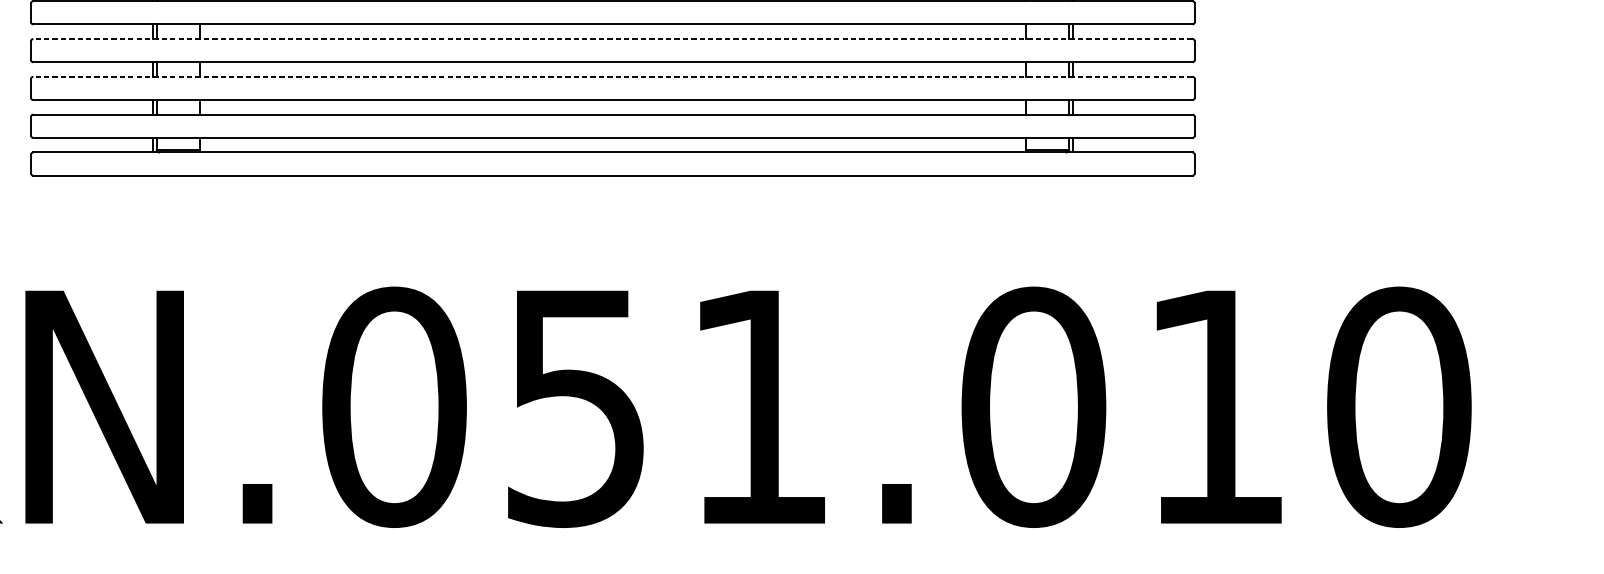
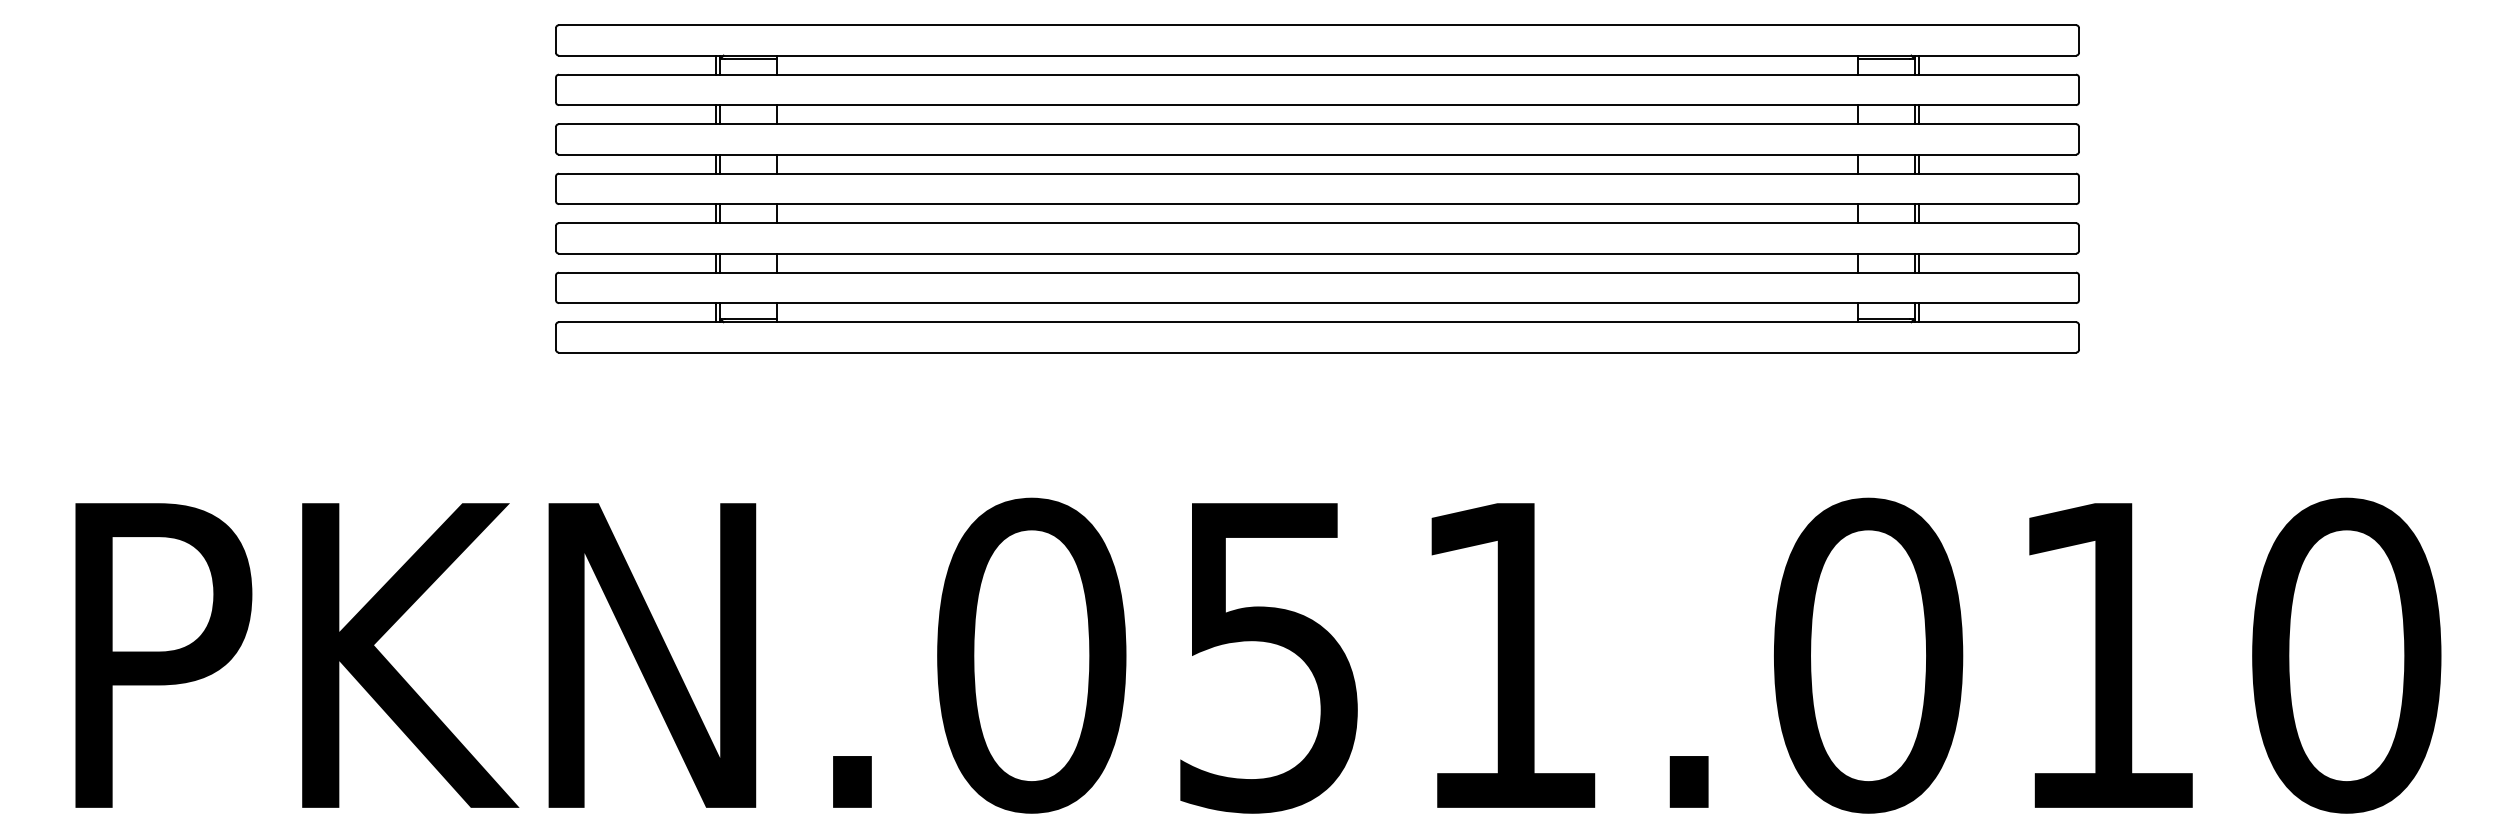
line: (612, 38) -> (1317, 173), dashed -> solid
line: (612, 77) -> (1317, 223), dashed -> solid

